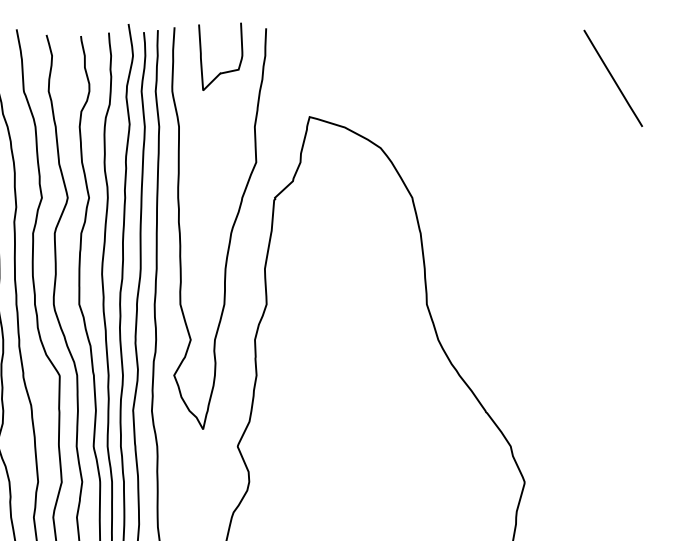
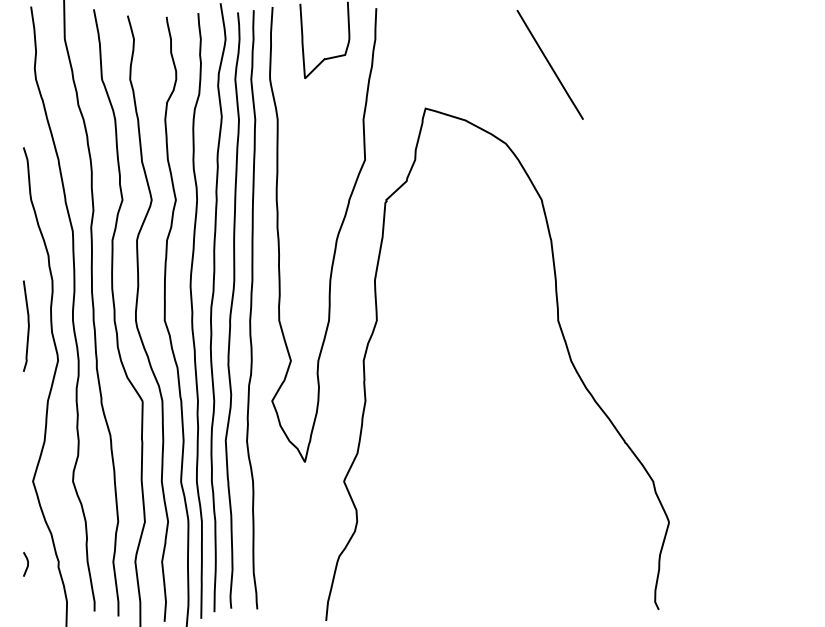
line: (612, 78) -> (549, 64), moved

